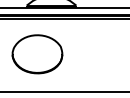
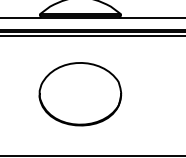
part: (37, 54) -> (80, 94), moved

